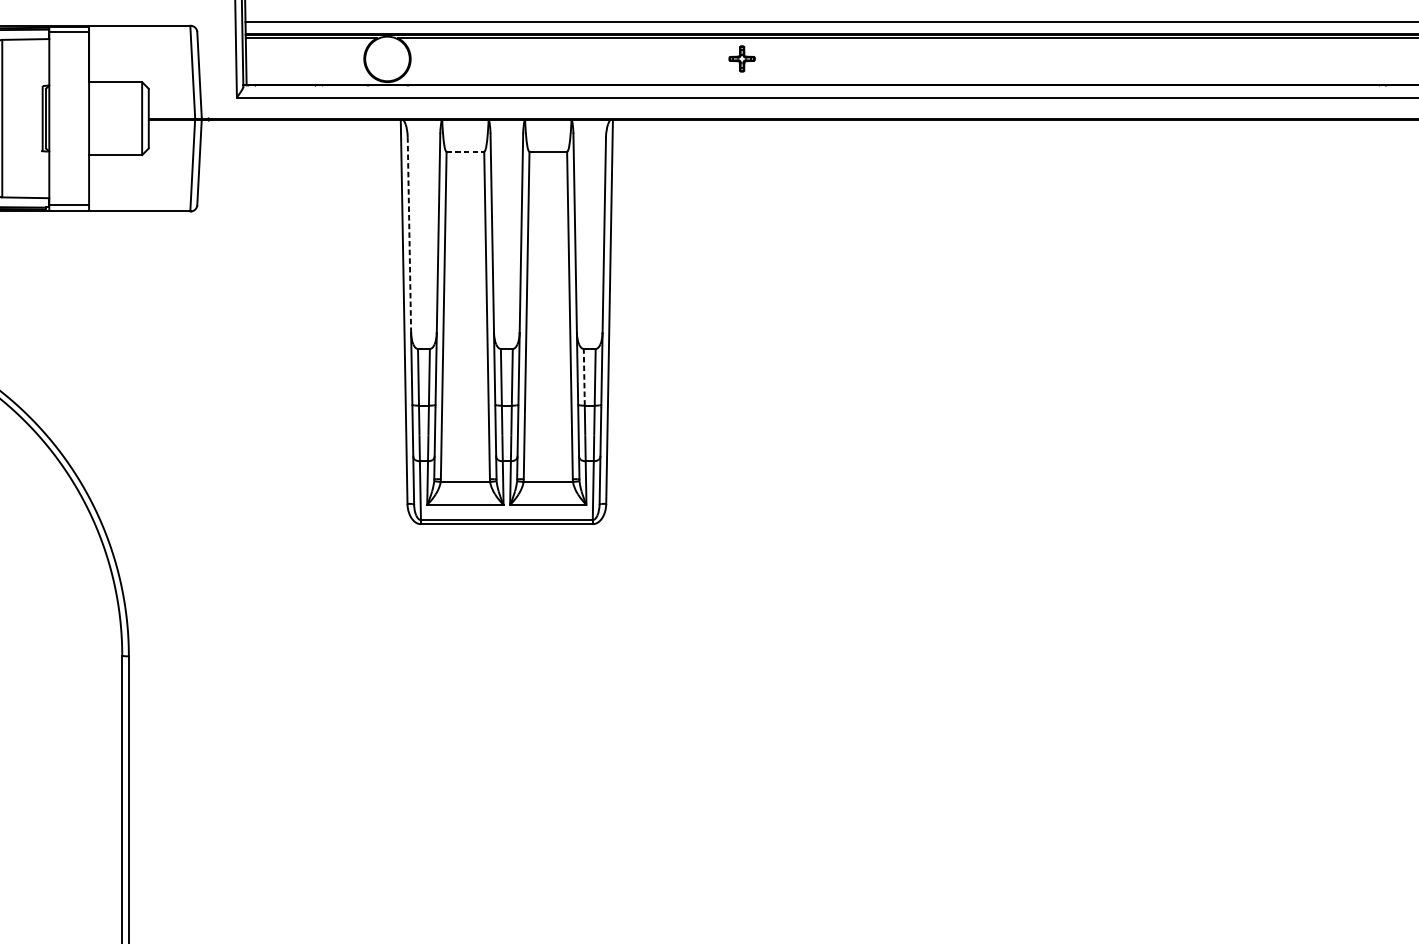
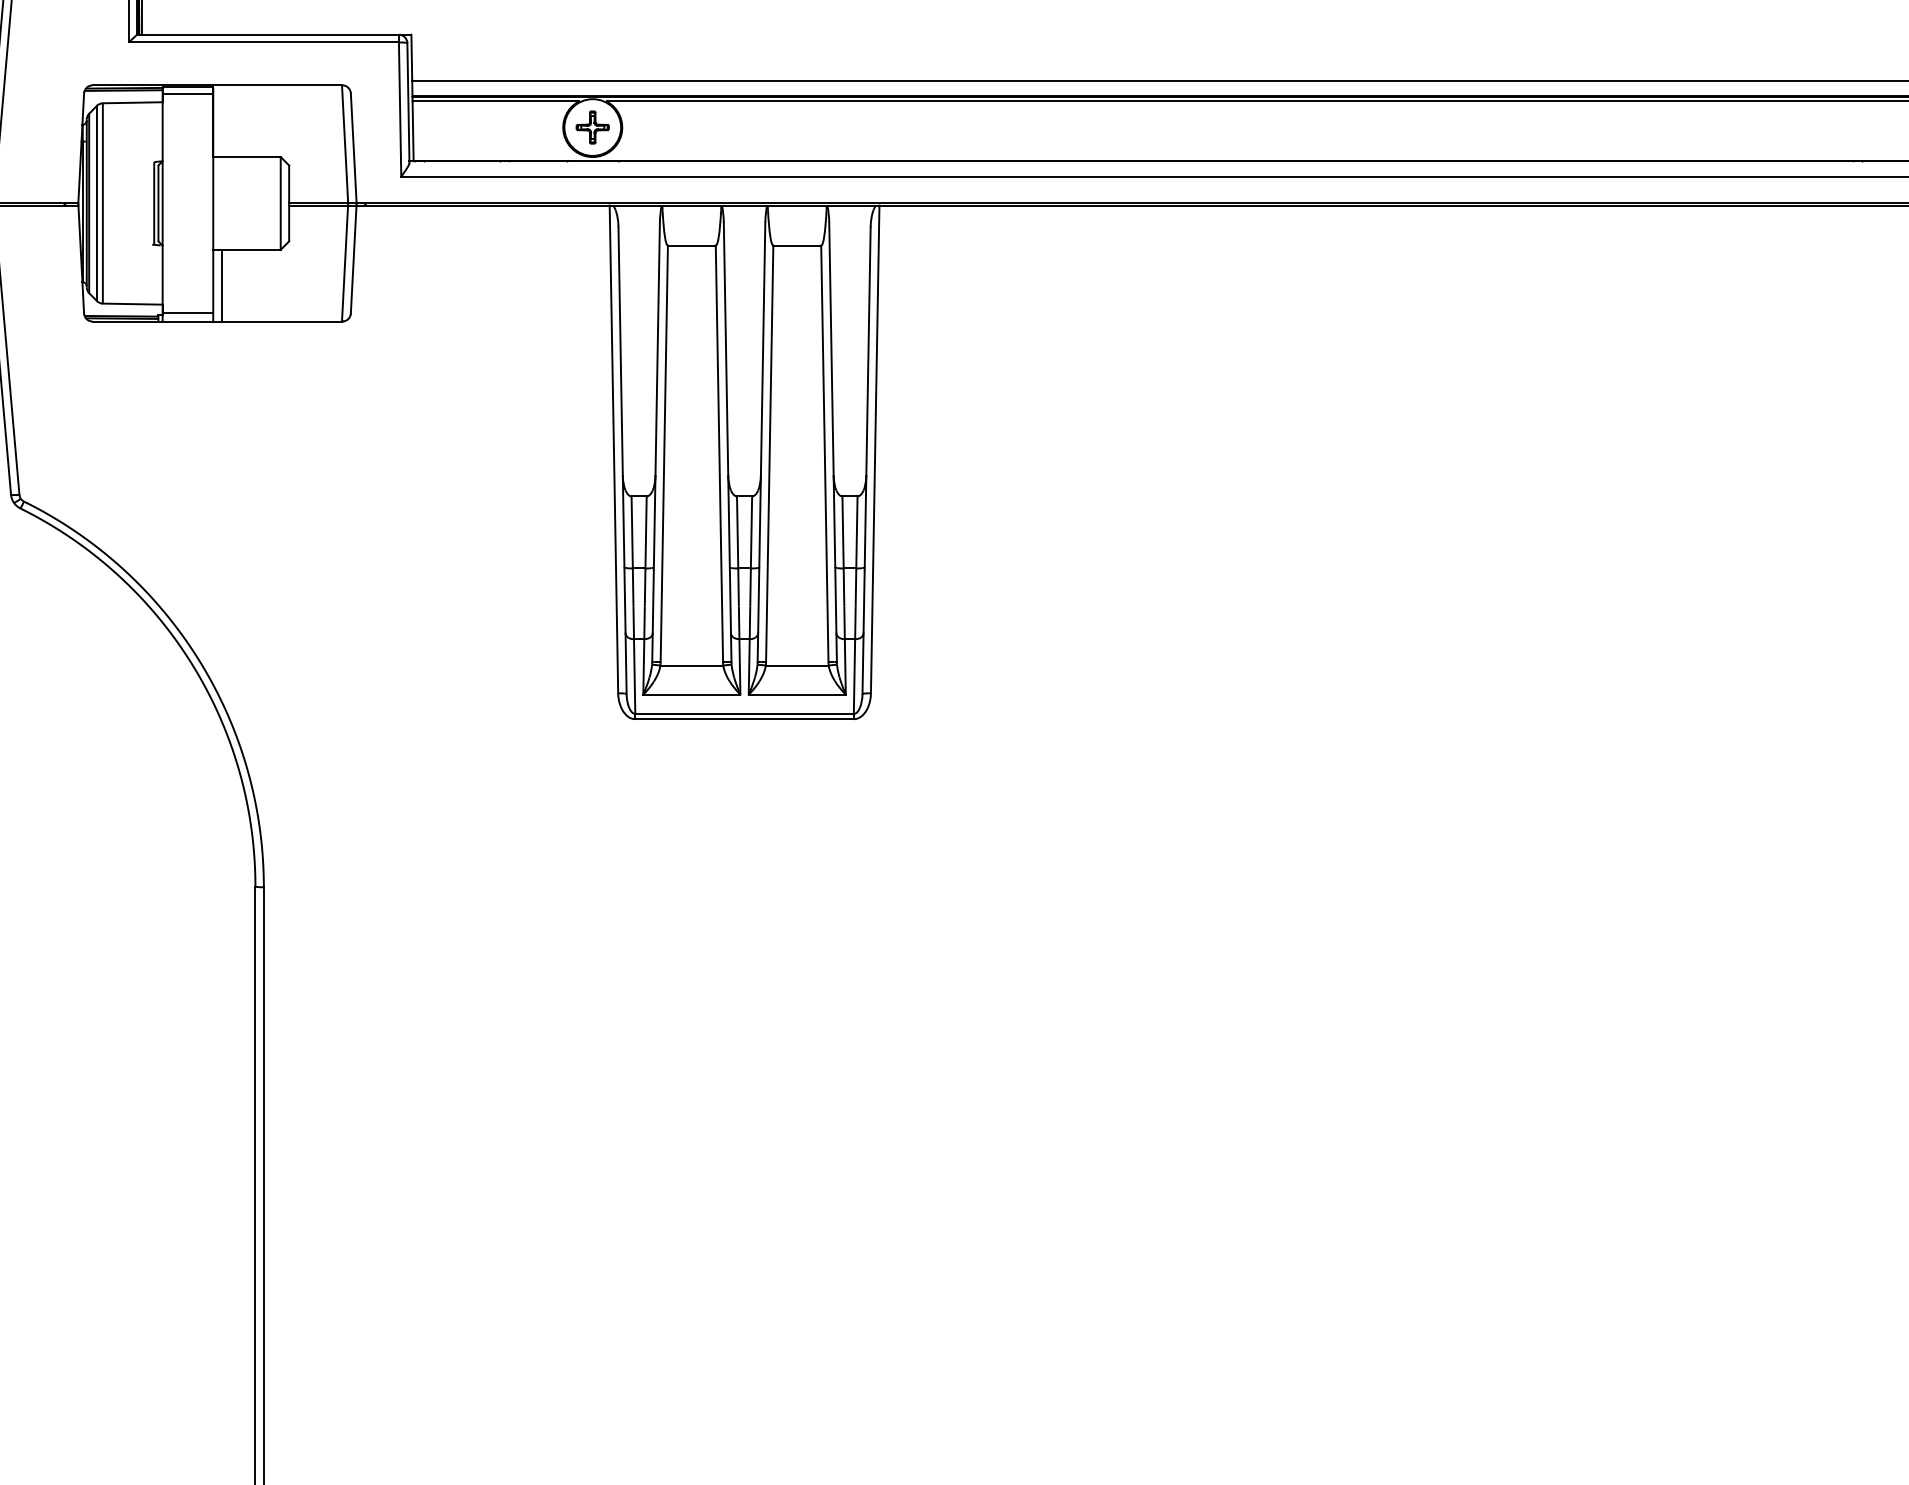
part: (741, 58) -> (592, 127), moved
line: (465, 151) -> (691, 245), dashed -> solid
line: (95, 183) -> (221, 285), added
line: (409, 235) -> (620, 351), dashed -> solid
line: (584, 376) -> (843, 531), dashed -> solid

